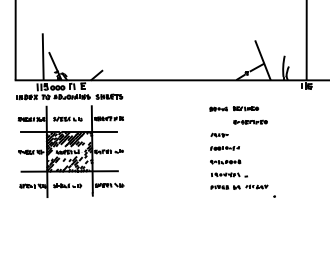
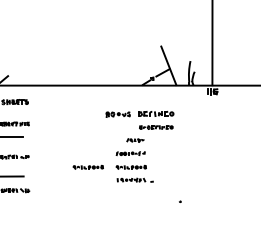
part: (234, 108) -> (140, 113), size x1.4
part: (219, 134) -> (135, 139), moved
part: (182, 161) -> (88, 166), added
part: (239, 186) -> (145, 191), removed

